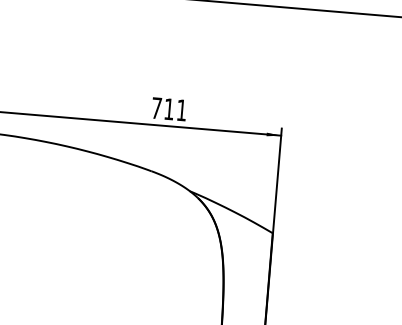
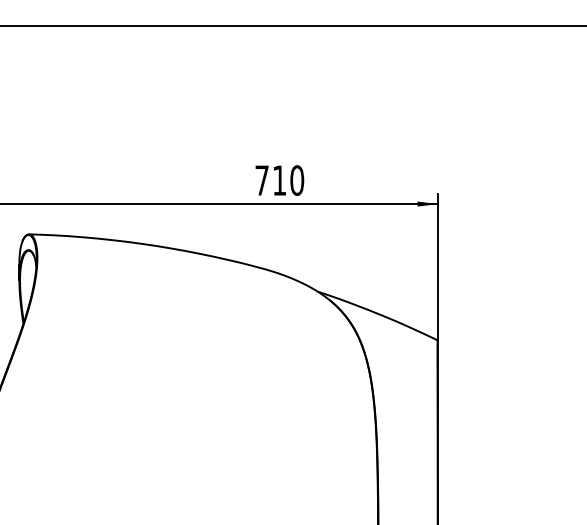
text: (182, 110) -> (297, 180), 711 -> 710

